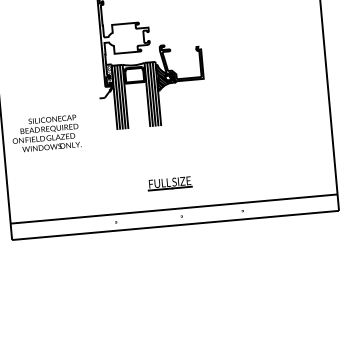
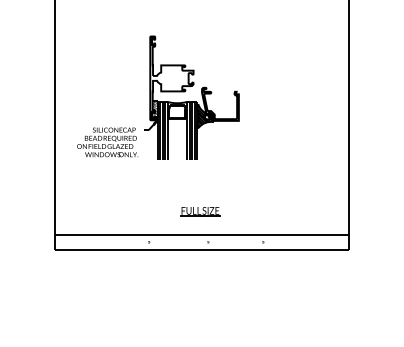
text: (46, 133) -> (107, 142), moved

